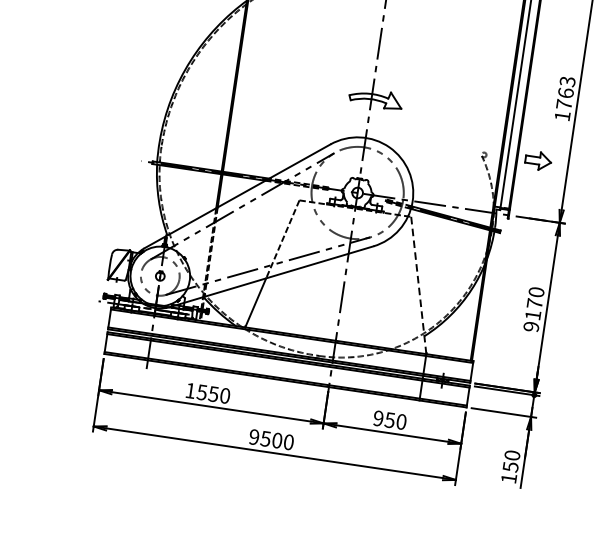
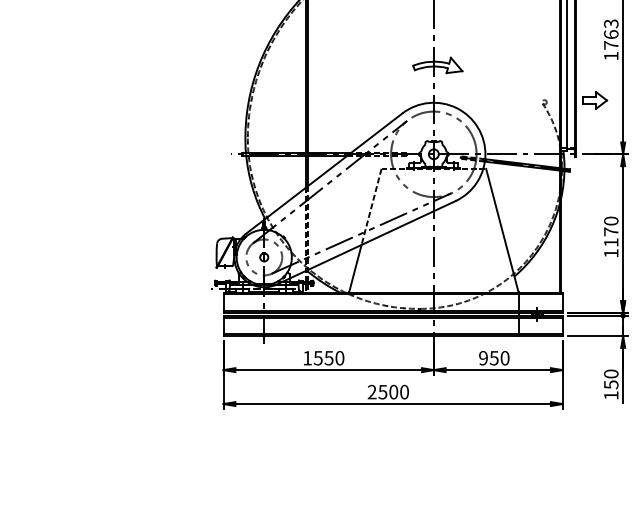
line: (418, 285) -> (502, 230), dashed -> solid
text: (531, 326) -> (611, 253), 9170 -> 1170
text: (253, 437) -> (371, 392), 9500 -> 2500

